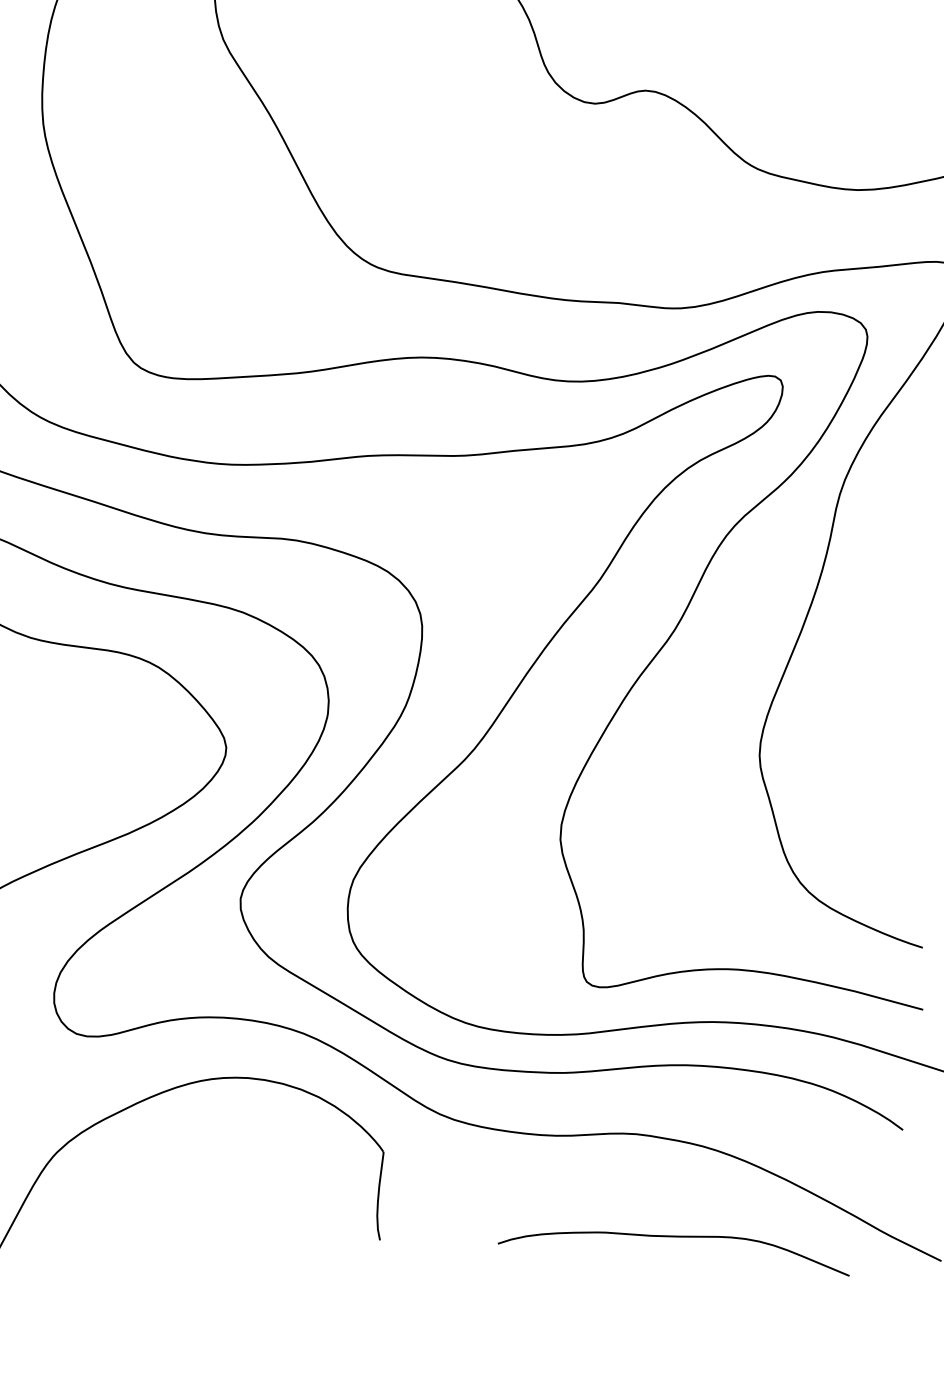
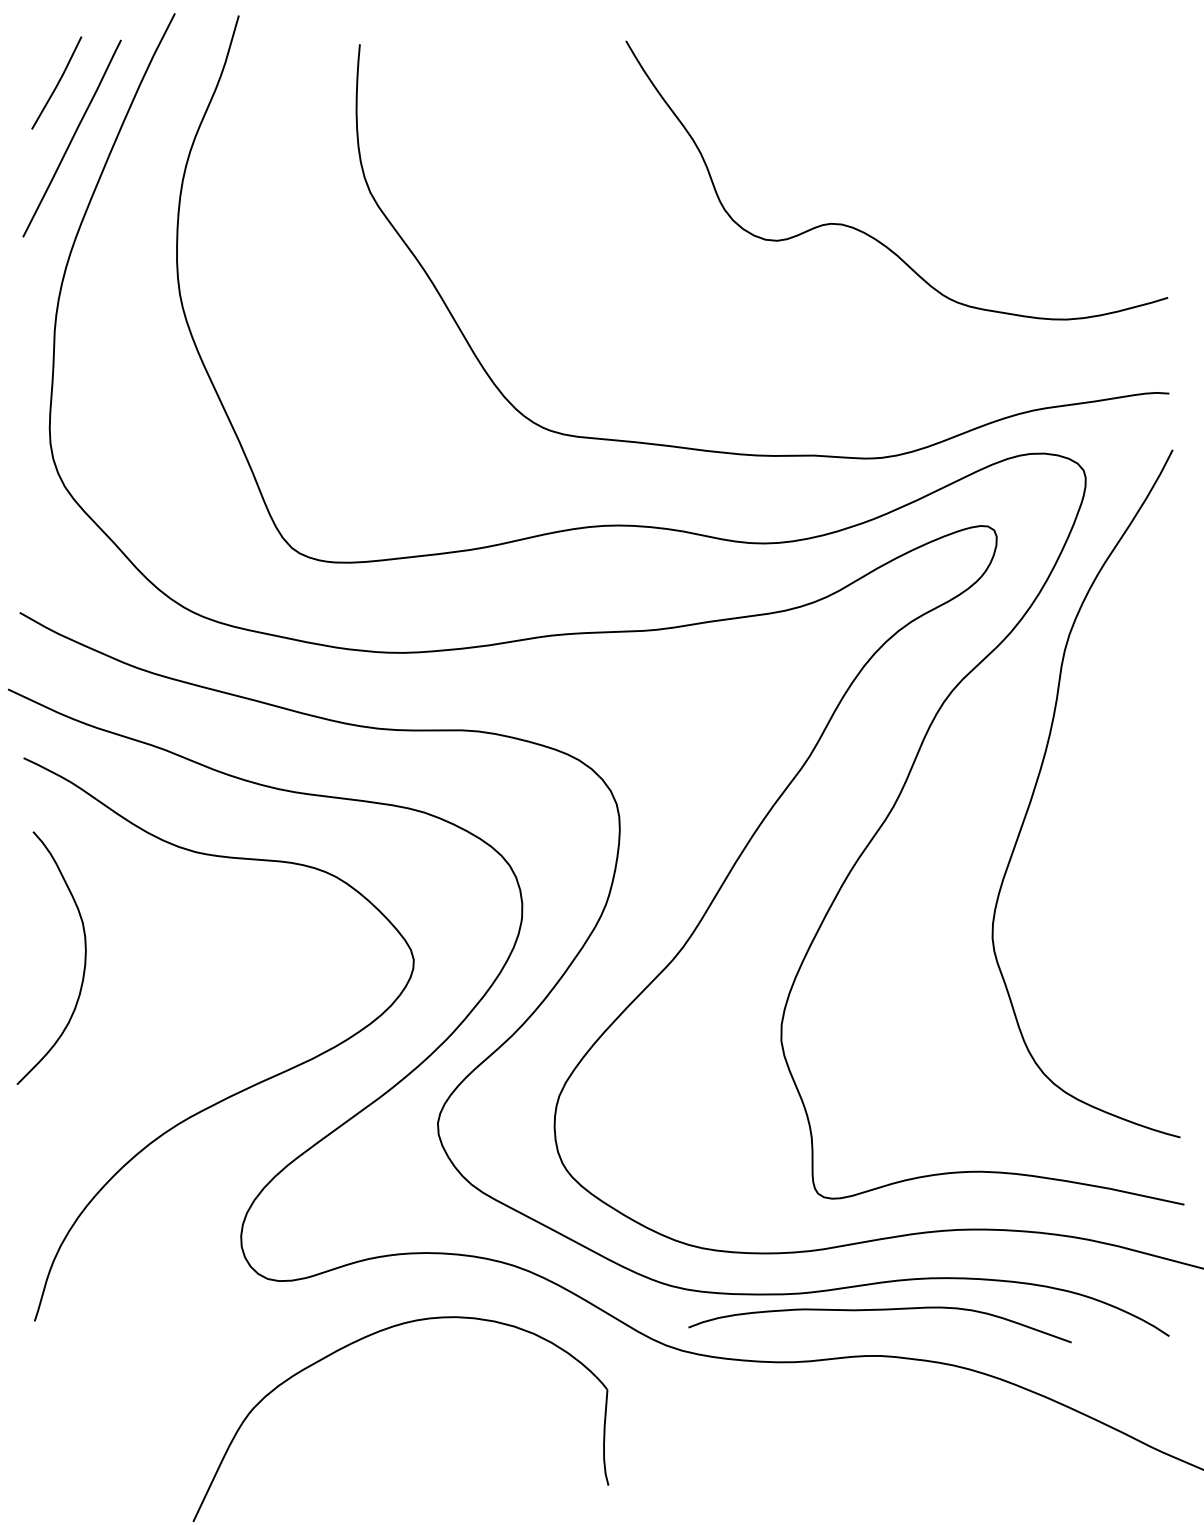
curve: (674, 1237) -> (879, 1310), moved

